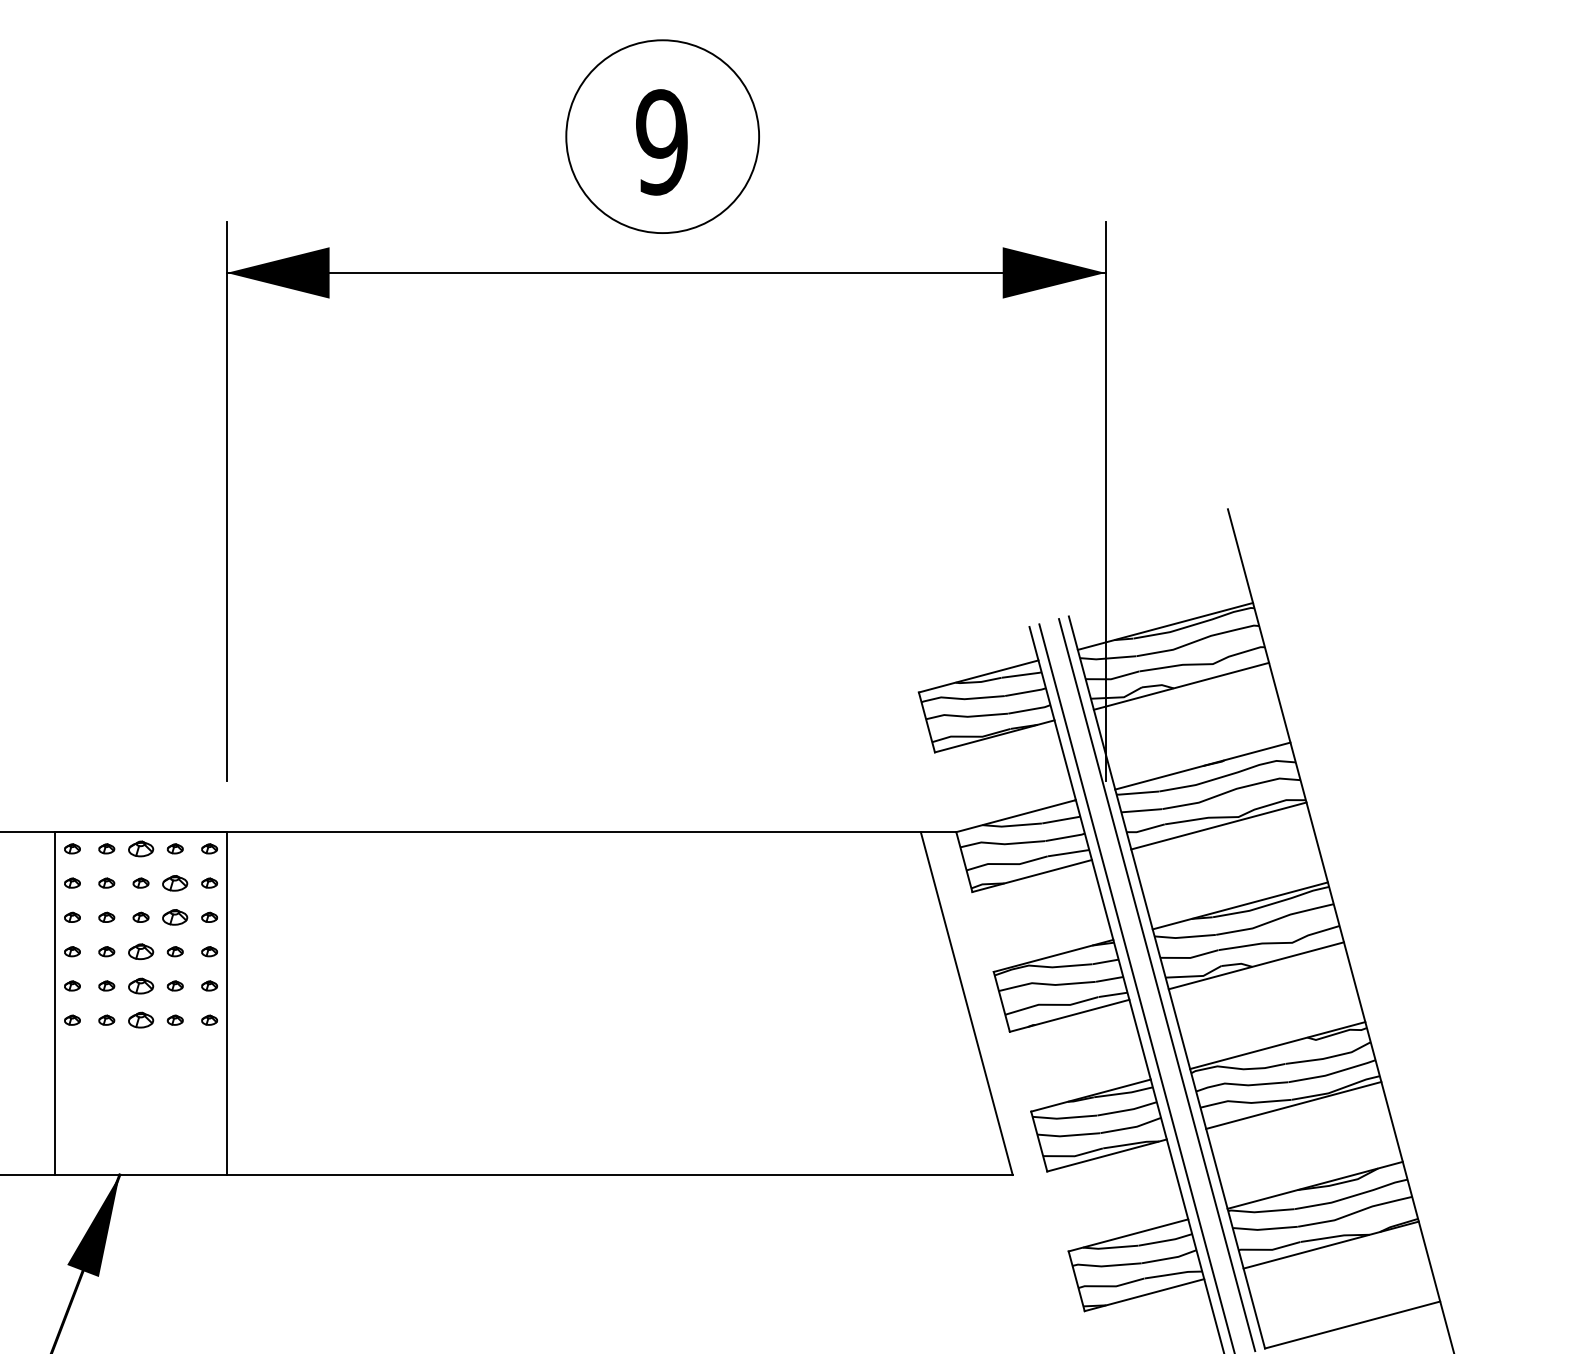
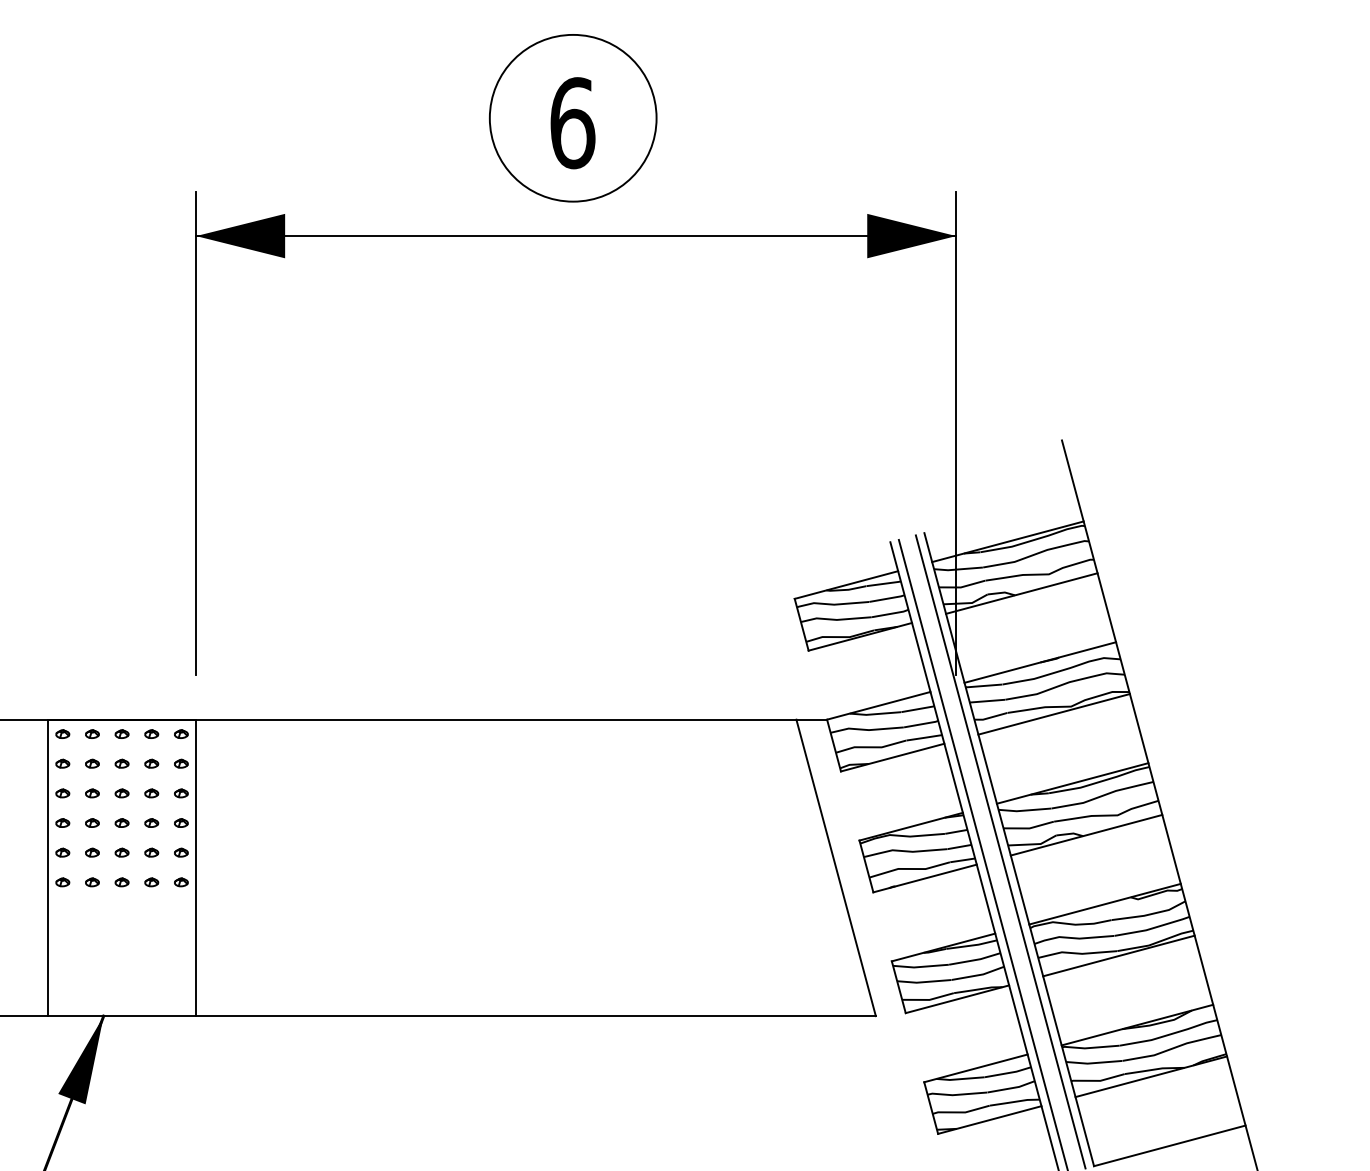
text: (661, 142) -> (572, 123), 9 -> 6
part: (140, 848) -> (121, 733), size x0.62
part: (175, 882) -> (151, 763), size x0.62
part: (175, 917) -> (151, 793), size x0.62
part: (140, 951) -> (121, 822), size x0.62
part: (140, 985) -> (121, 852), size x0.62
part: (140, 1020) -> (121, 882), size x0.62

